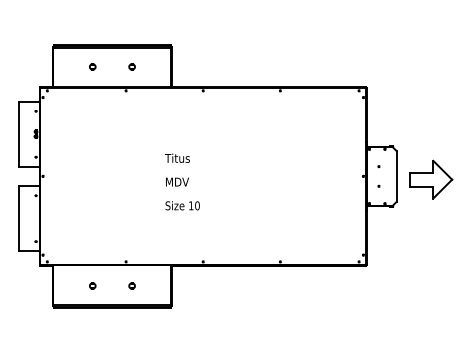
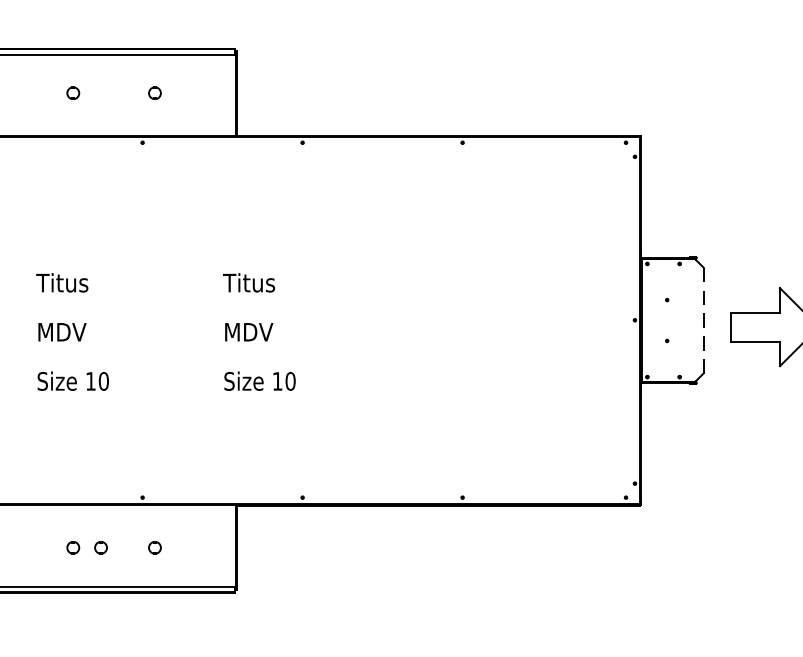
line: (396, 176) -> (703, 320), solid -> dashed
part: (92, 181) -> (72, 330), added
part: (105, 285) -> (99, 546), added

